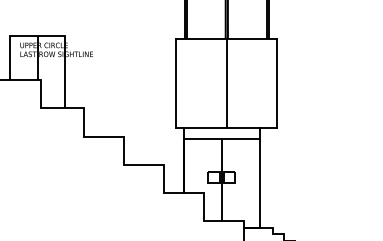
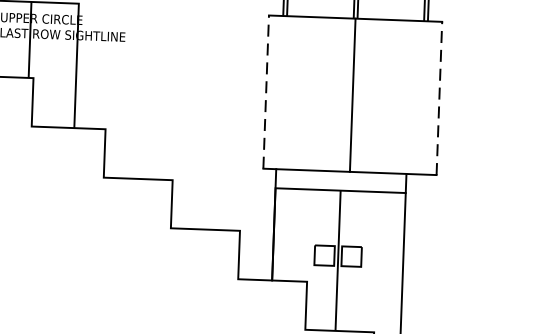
line: (176, 83) -> (266, 92), solid -> dashed
line: (277, 83) -> (439, 98), solid -> dashed

